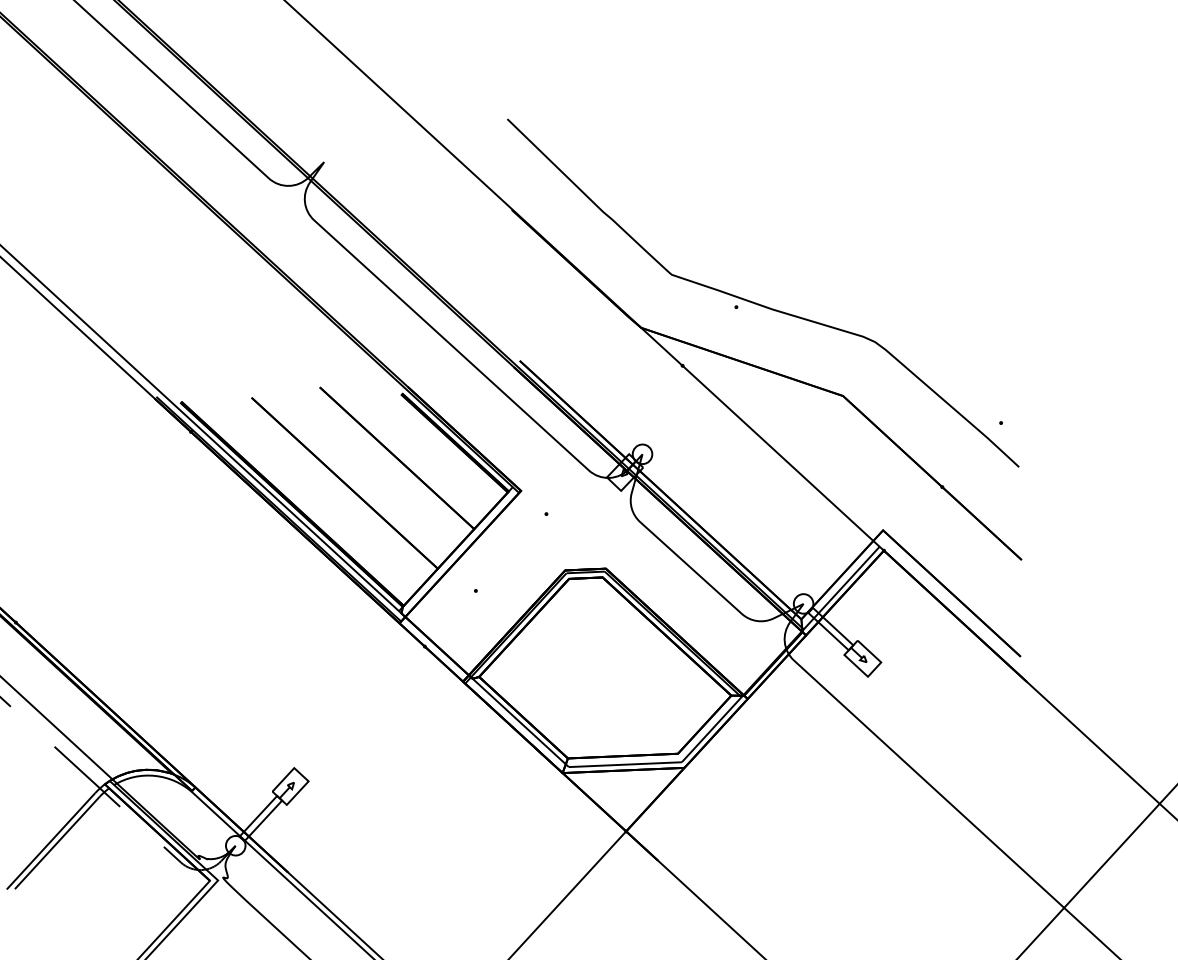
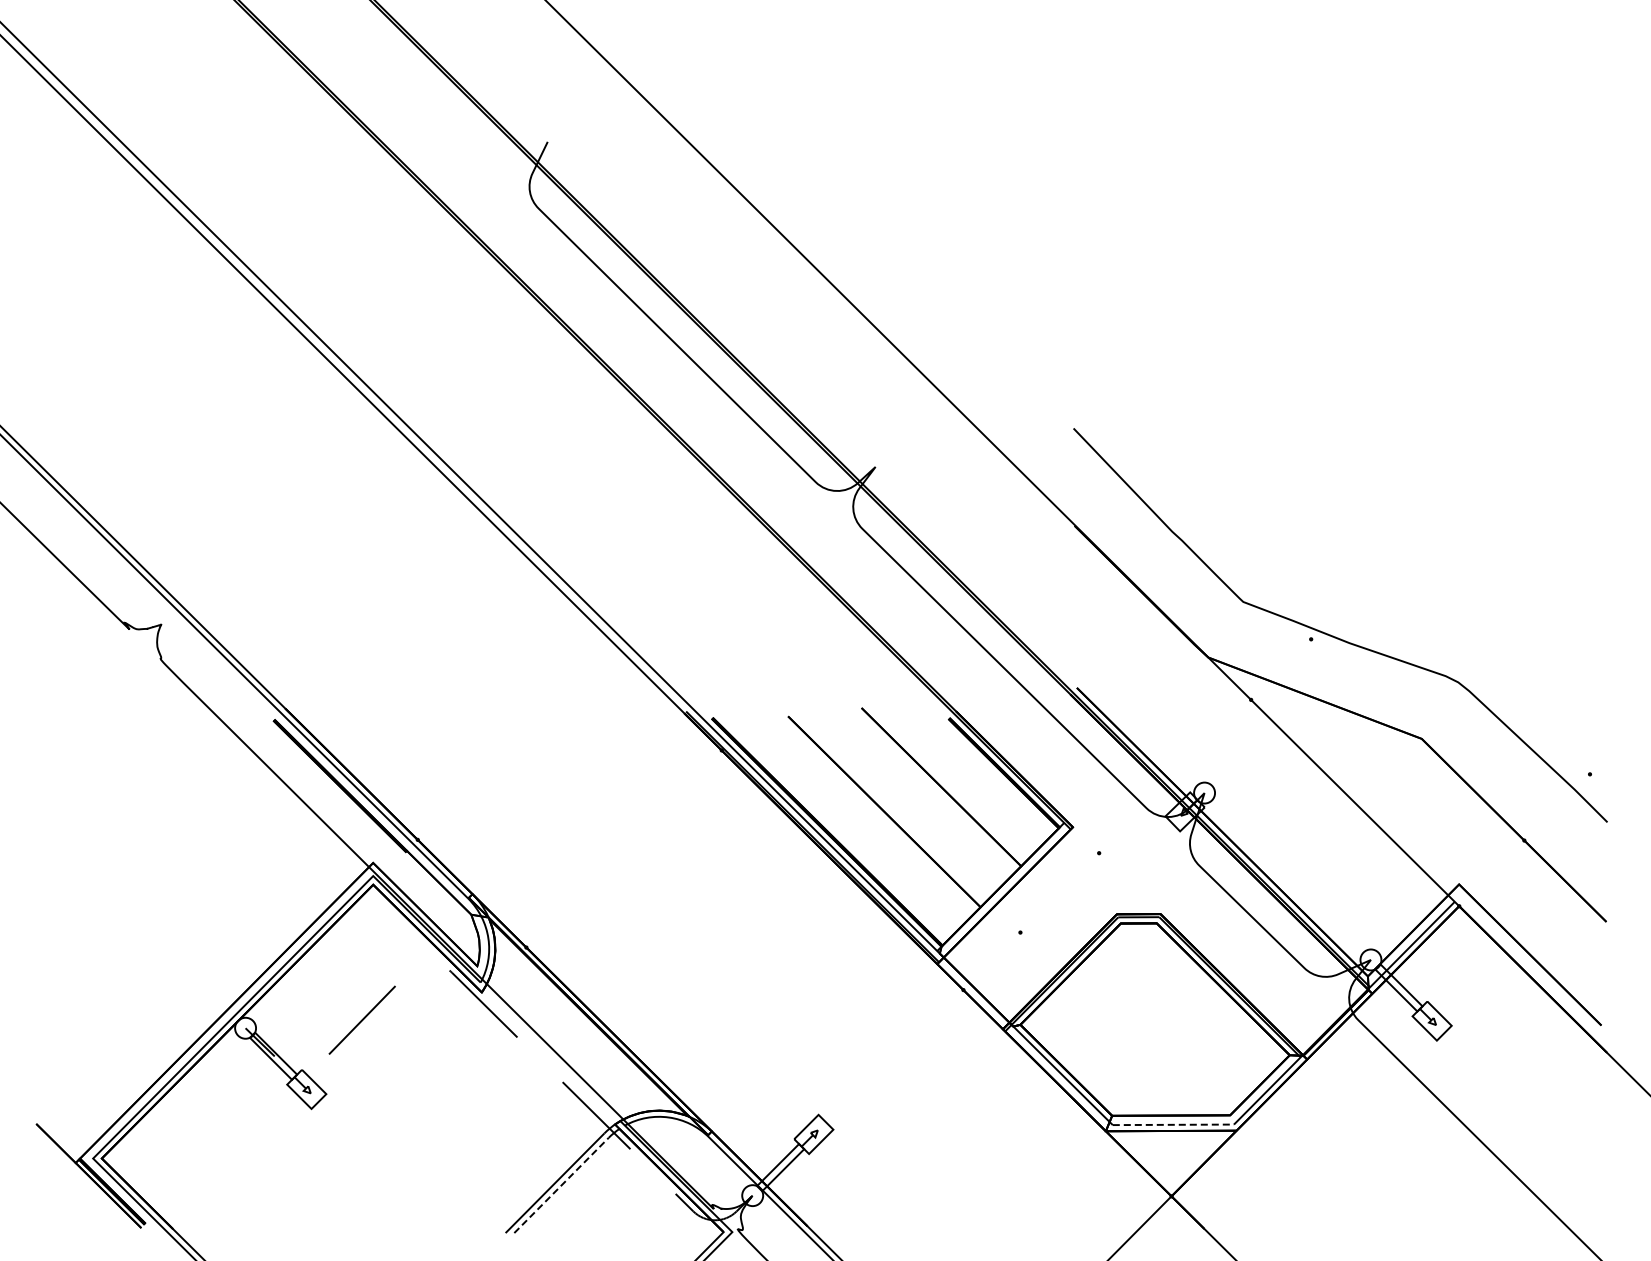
line: (625, 764) -> (1173, 1124), solid -> dashed
line: (57, 843) -> (561, 1185), solid -> dashed

